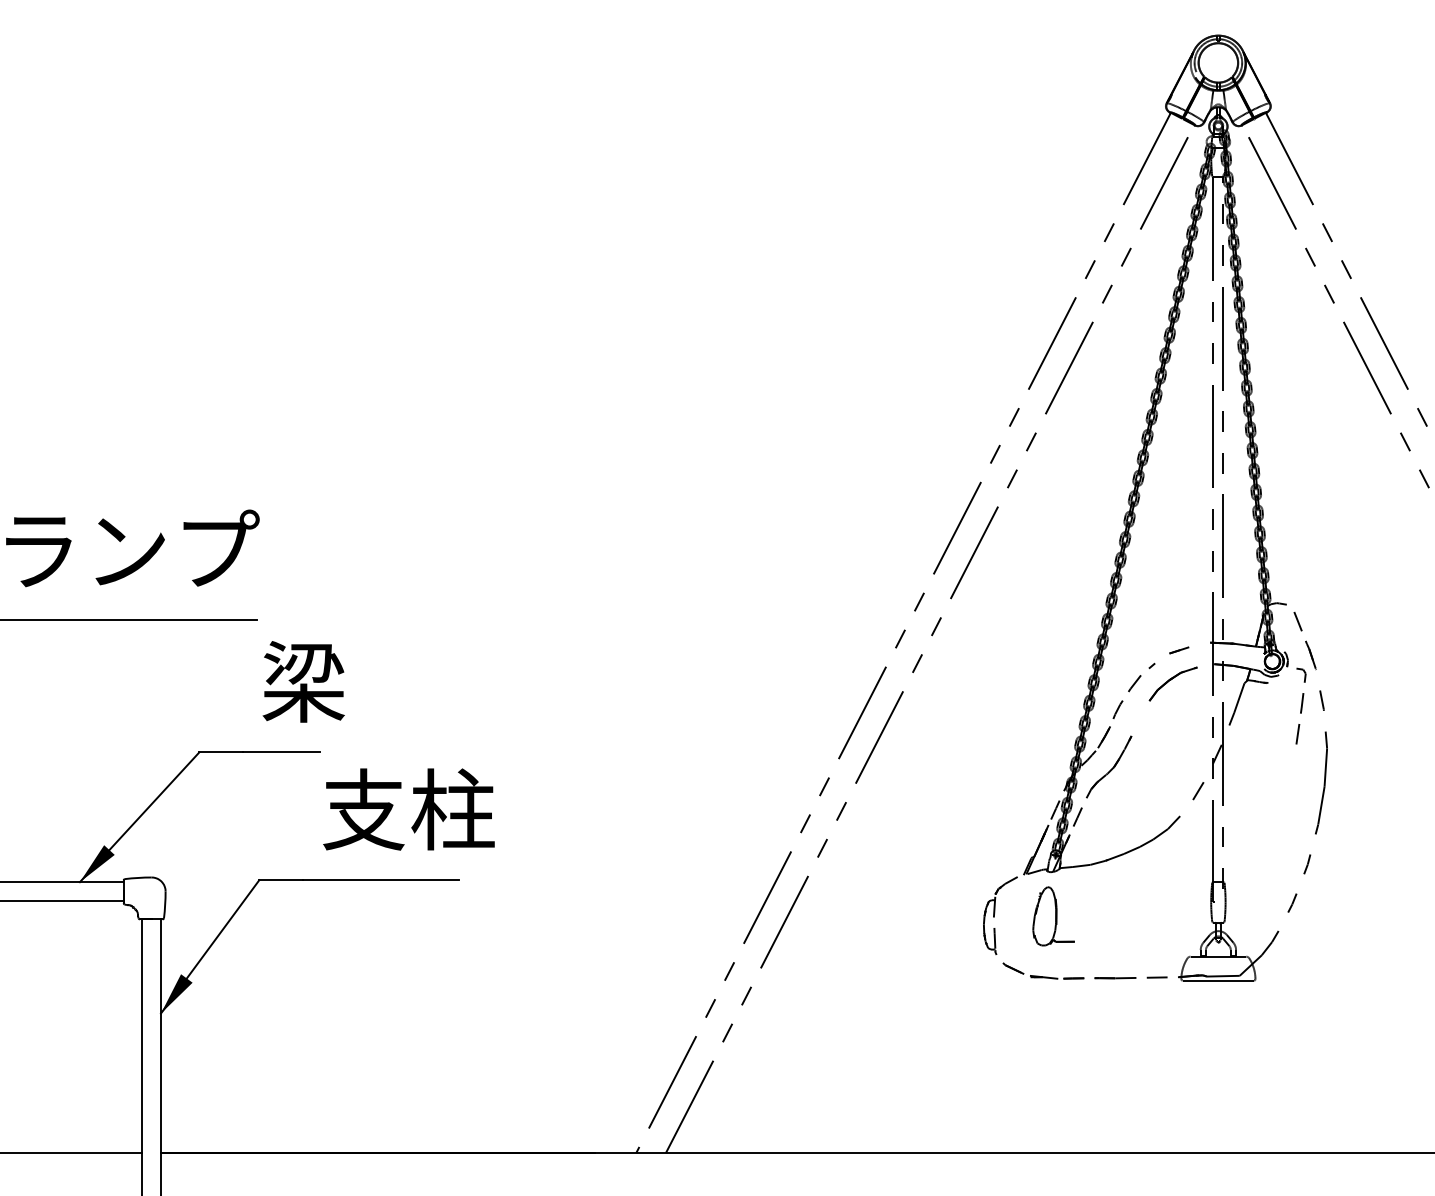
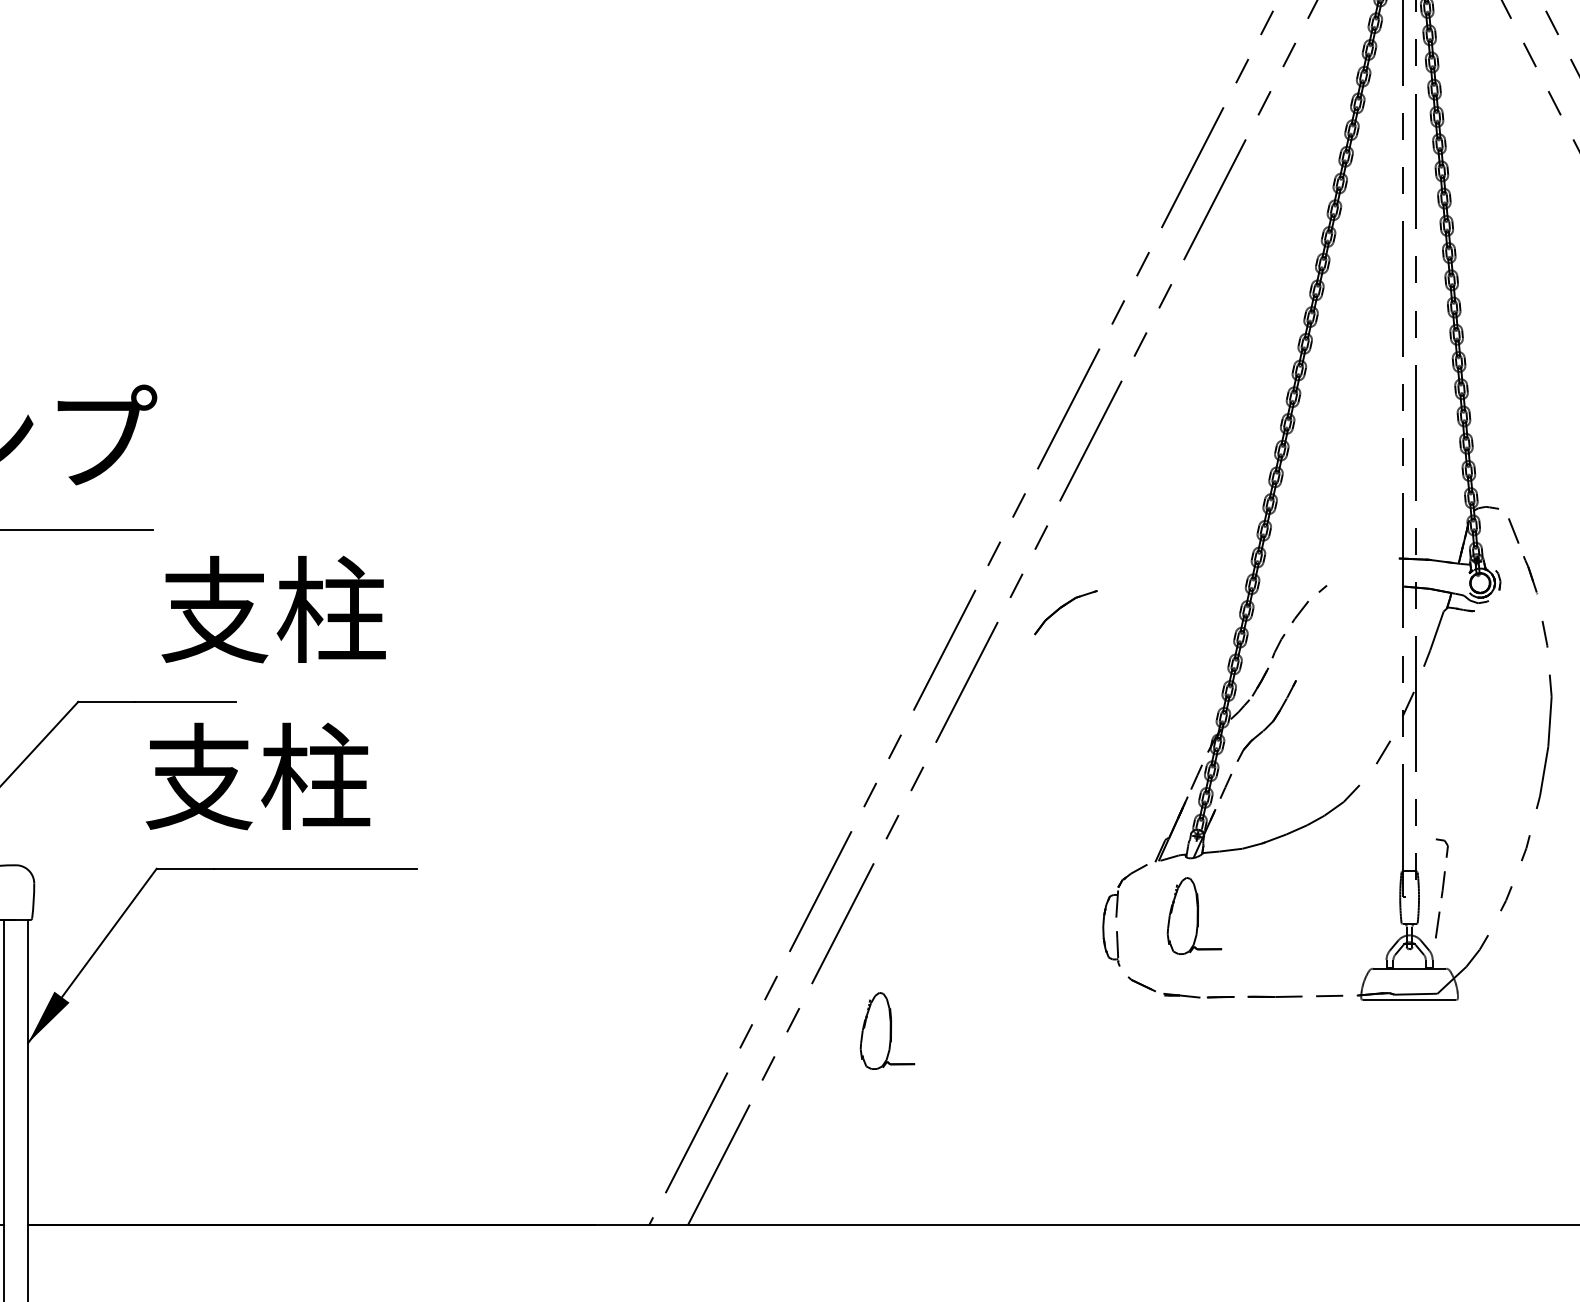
line: (1179, 650) -> (1358, 568), removed
text: (348, 681) -> (273, 609), 梁 -> 支柱
part: (1172, 683) -> (1064, 611), moved
line: (1301, 705) -> (1442, 887), moved
text: (408, 809) -> (257, 776), moved
part: (818, 1004) -> (887, 1031), added

